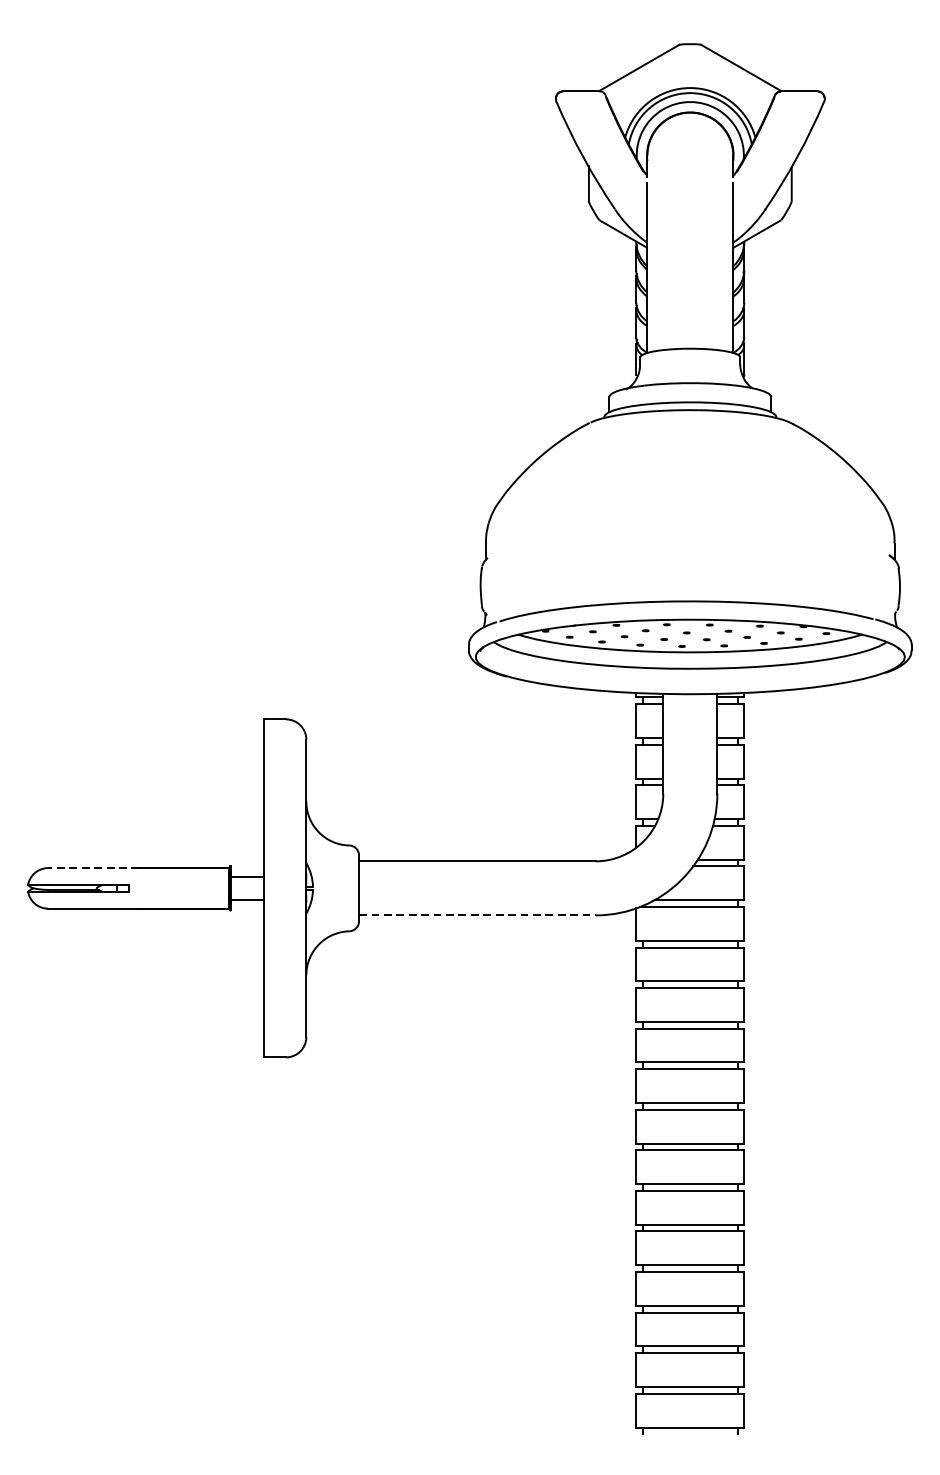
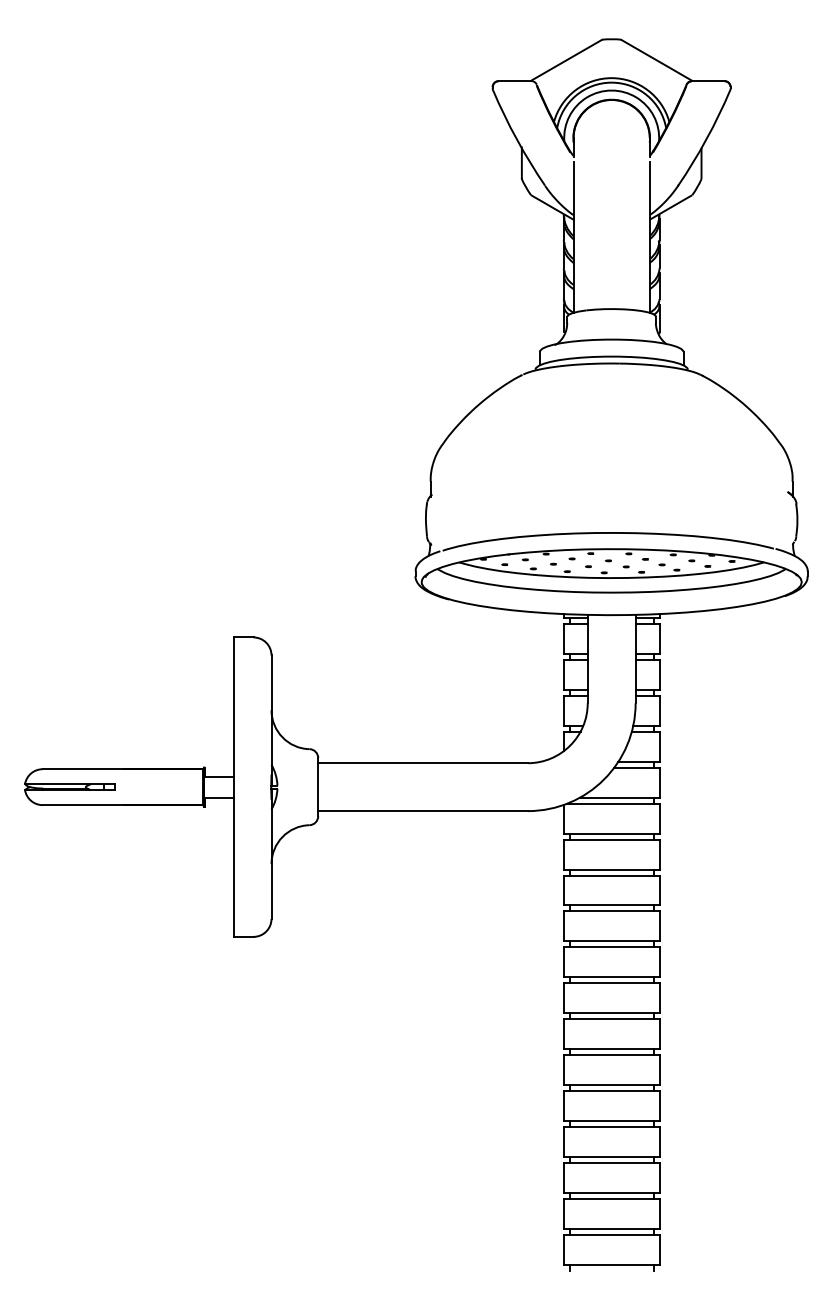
line: (92, 868) -> (82, 769), dashed -> solid
line: (477, 915) -> (423, 811), dashed -> solid

